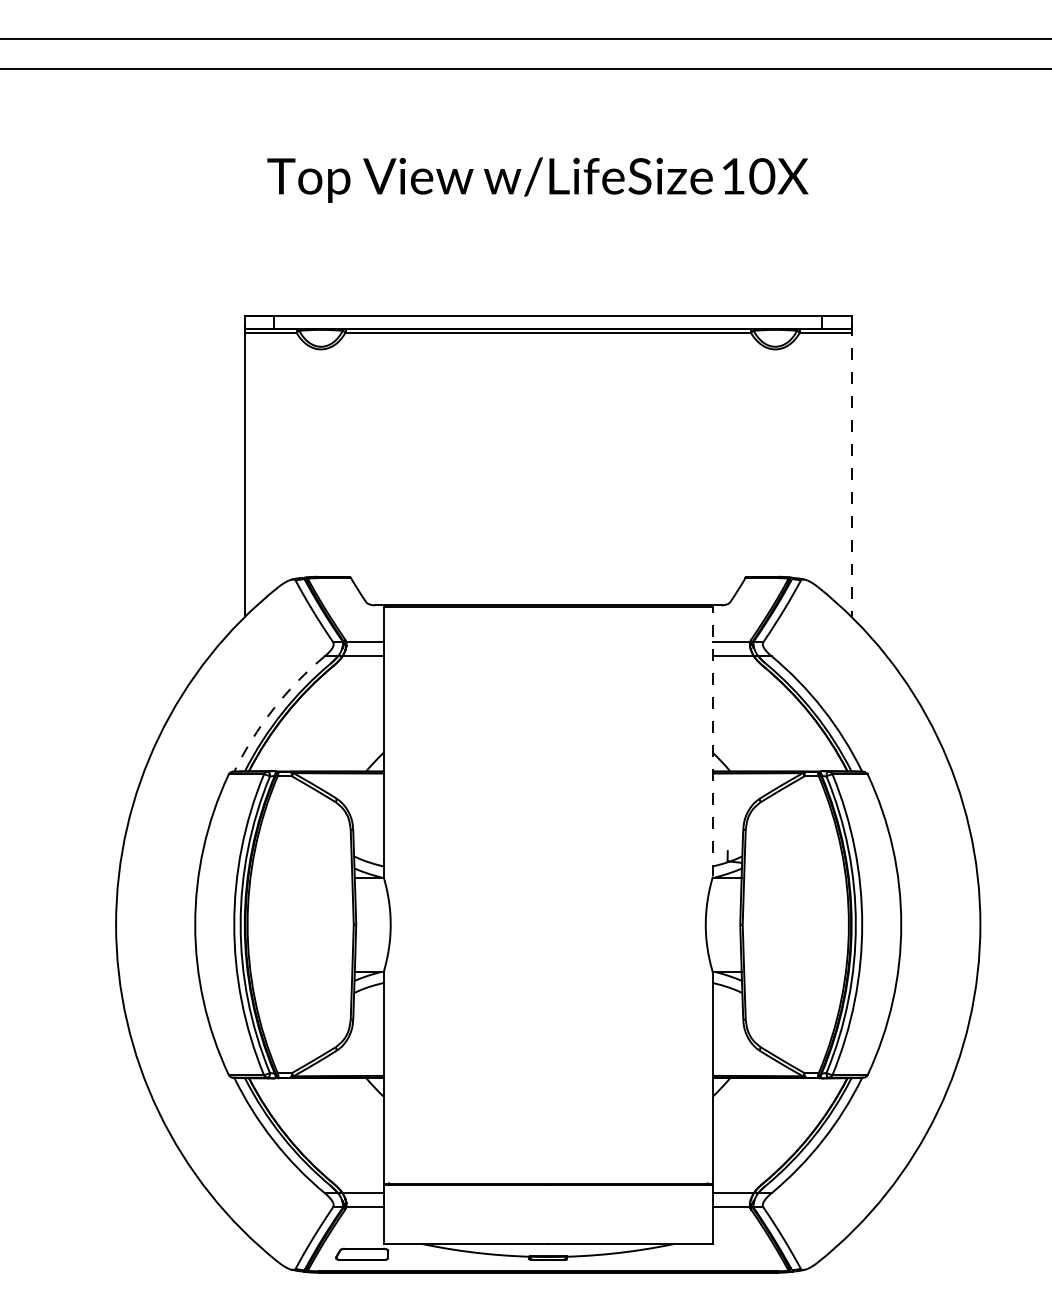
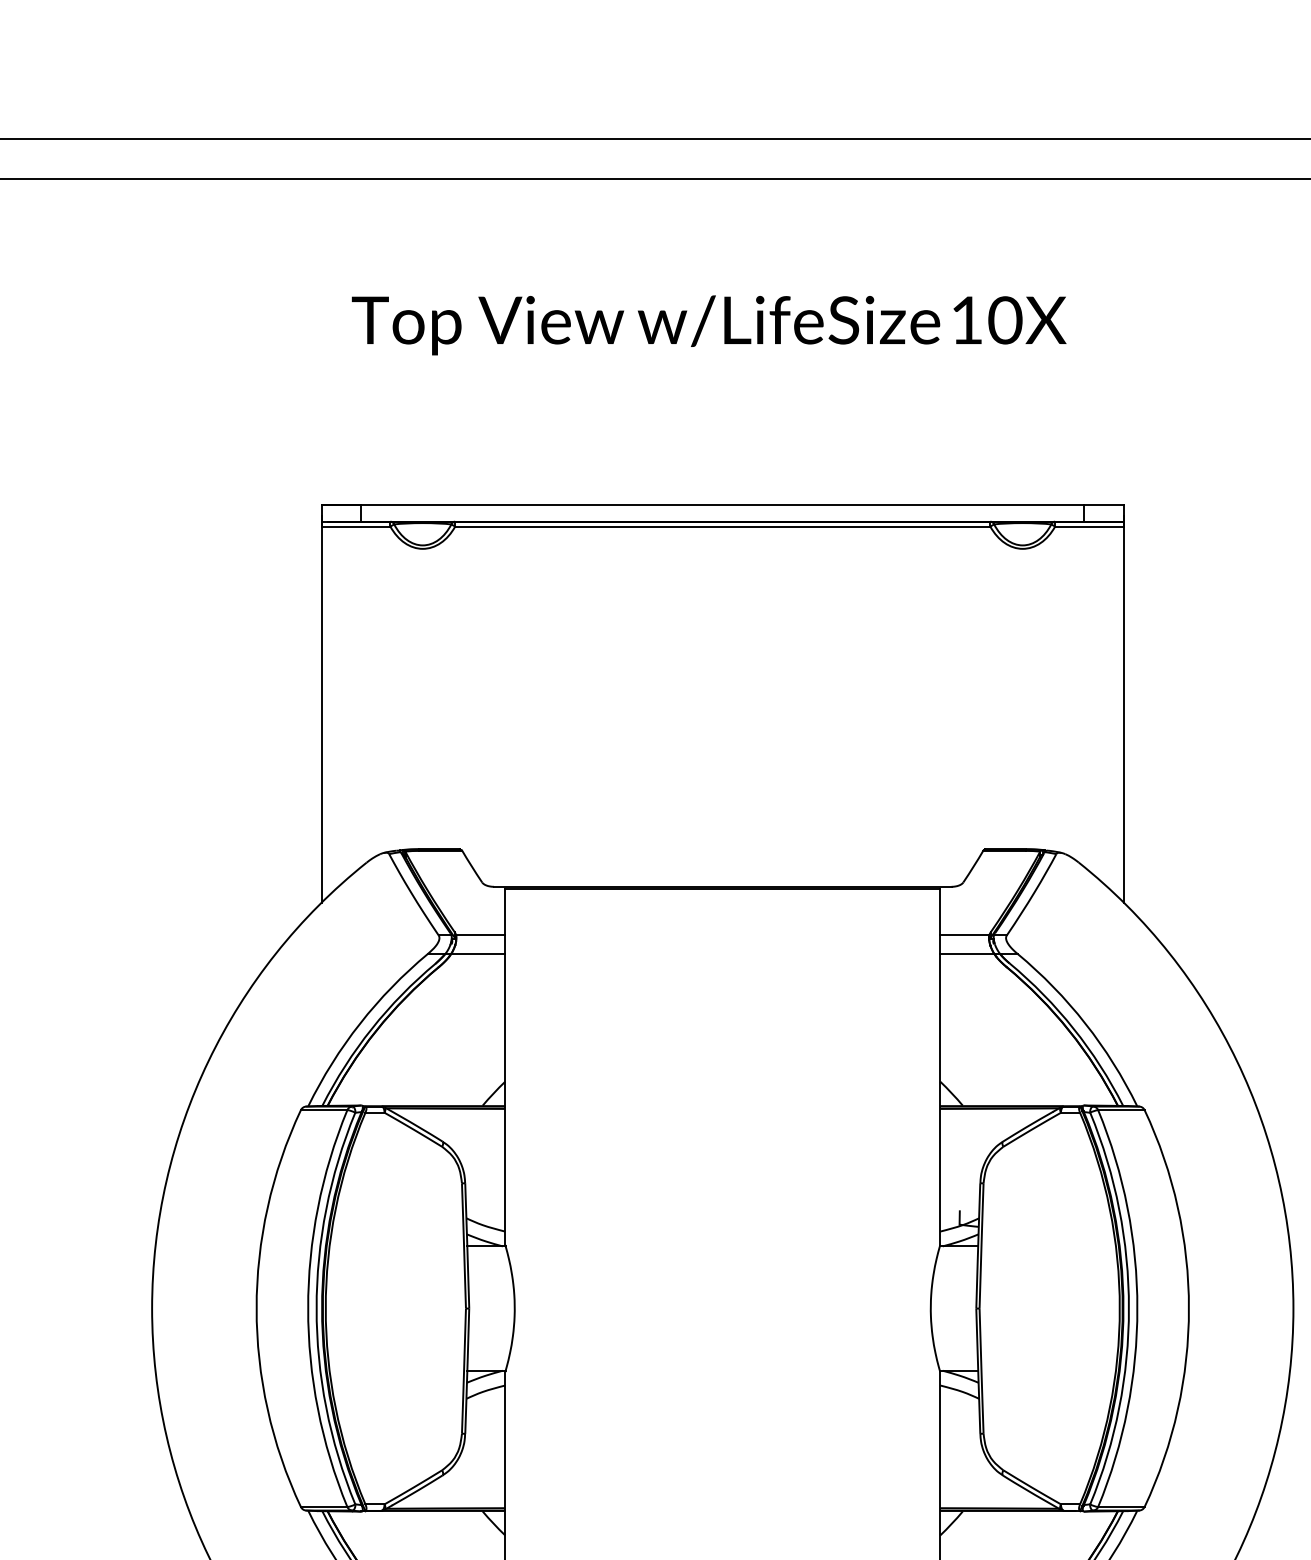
line: (851, 471) -> (1123, 710), dashed -> solid
arc: (273, 708) -> (359, 1023), dashed -> solid
line: (712, 741) -> (939, 1066), dashed -> solid

